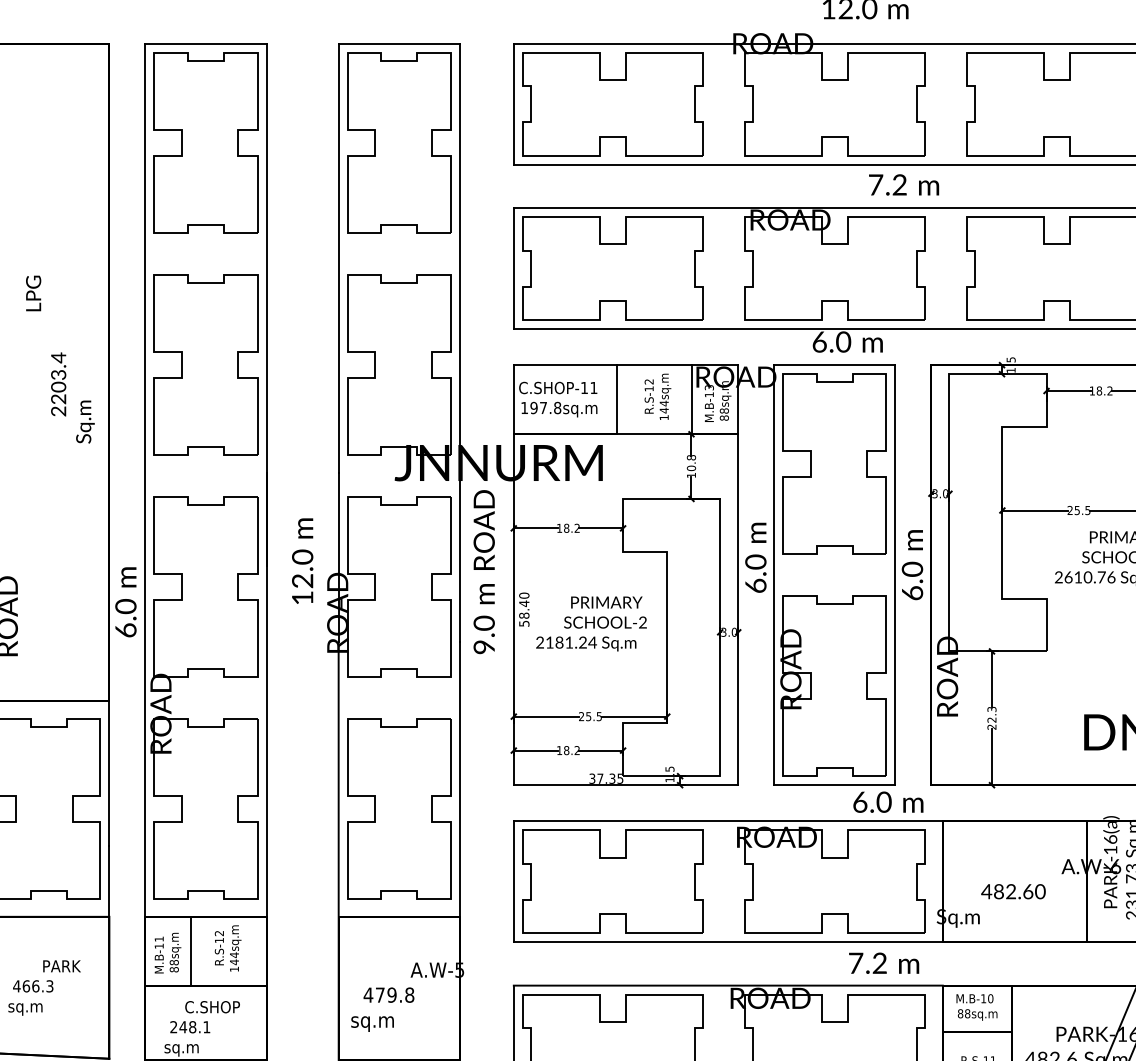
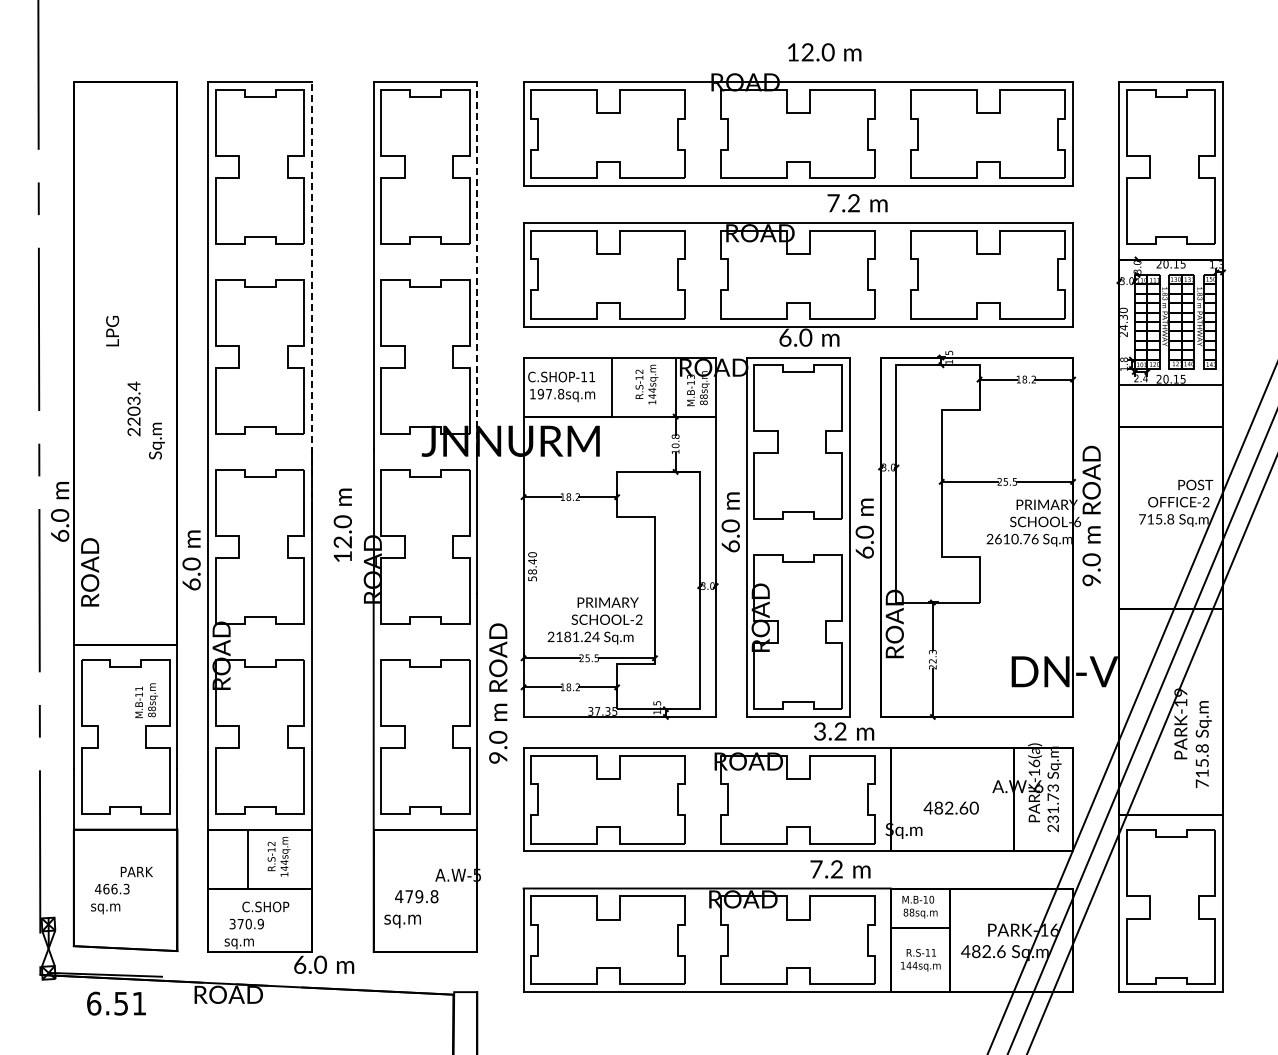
line: (459, 257) -> (477, 265), solid -> dashed
line: (266, 292) -> (311, 295), solid -> dashed
text: (60, 359) -> (135, 387), moved
text: (484, 572) -> (498, 693), moved
text: (590, 623) -> (594, 620), moved
text: (872, 802) -> (830, 731), 6.0 -> 3.2
text: (167, 952) -> (146, 700), moved
text: (190, 1026) -> (246, 923), 248.1 -> 370.9

